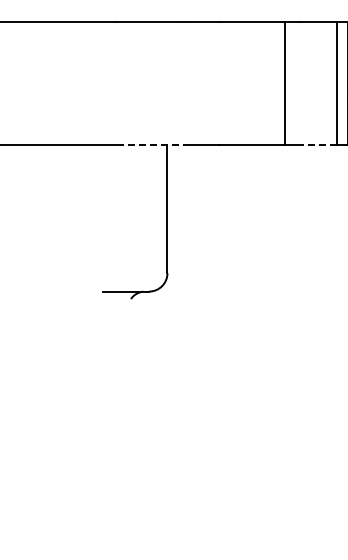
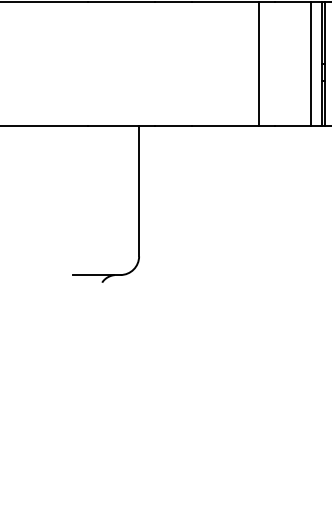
line: (150, 144) -> (121, 125), dashed -> solid
line: (318, 144) -> (292, 125), dashed -> solid

